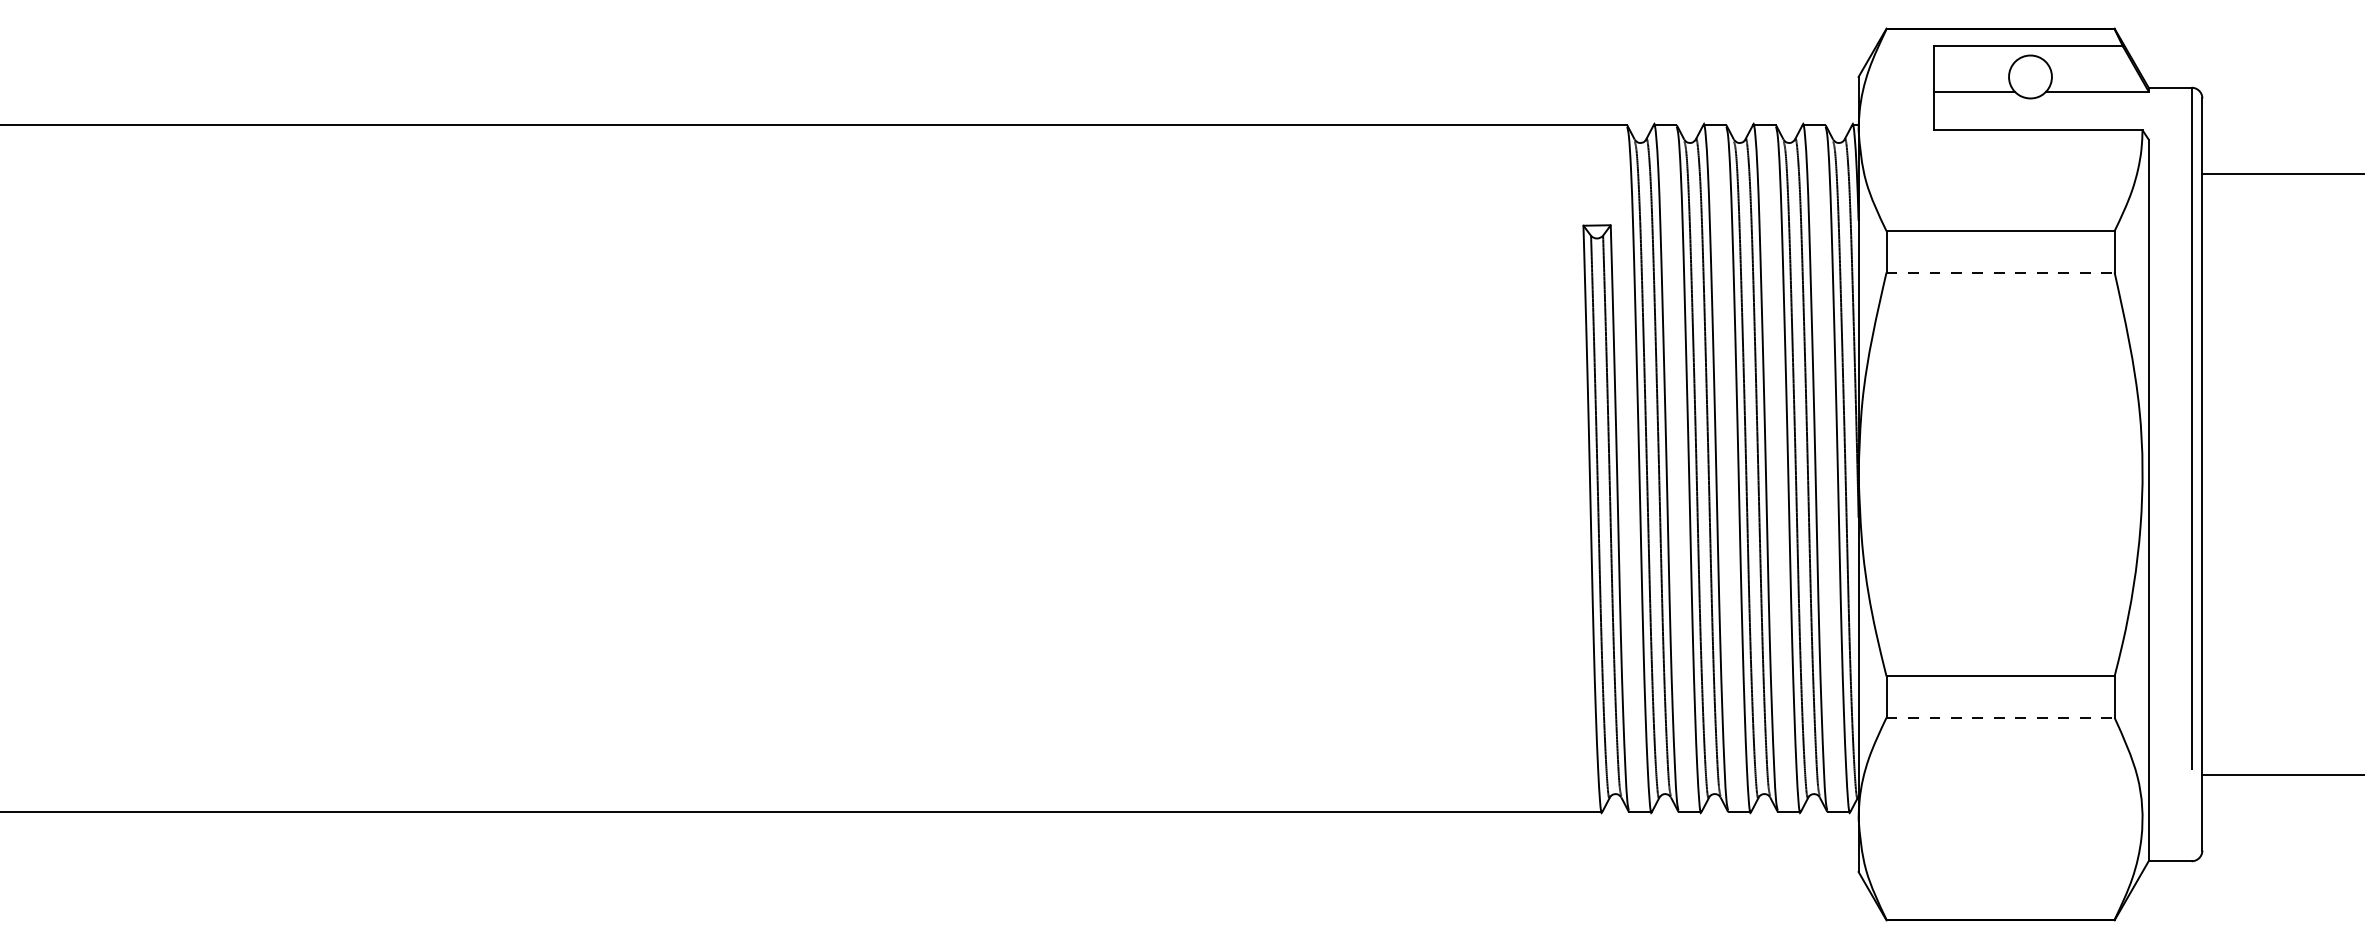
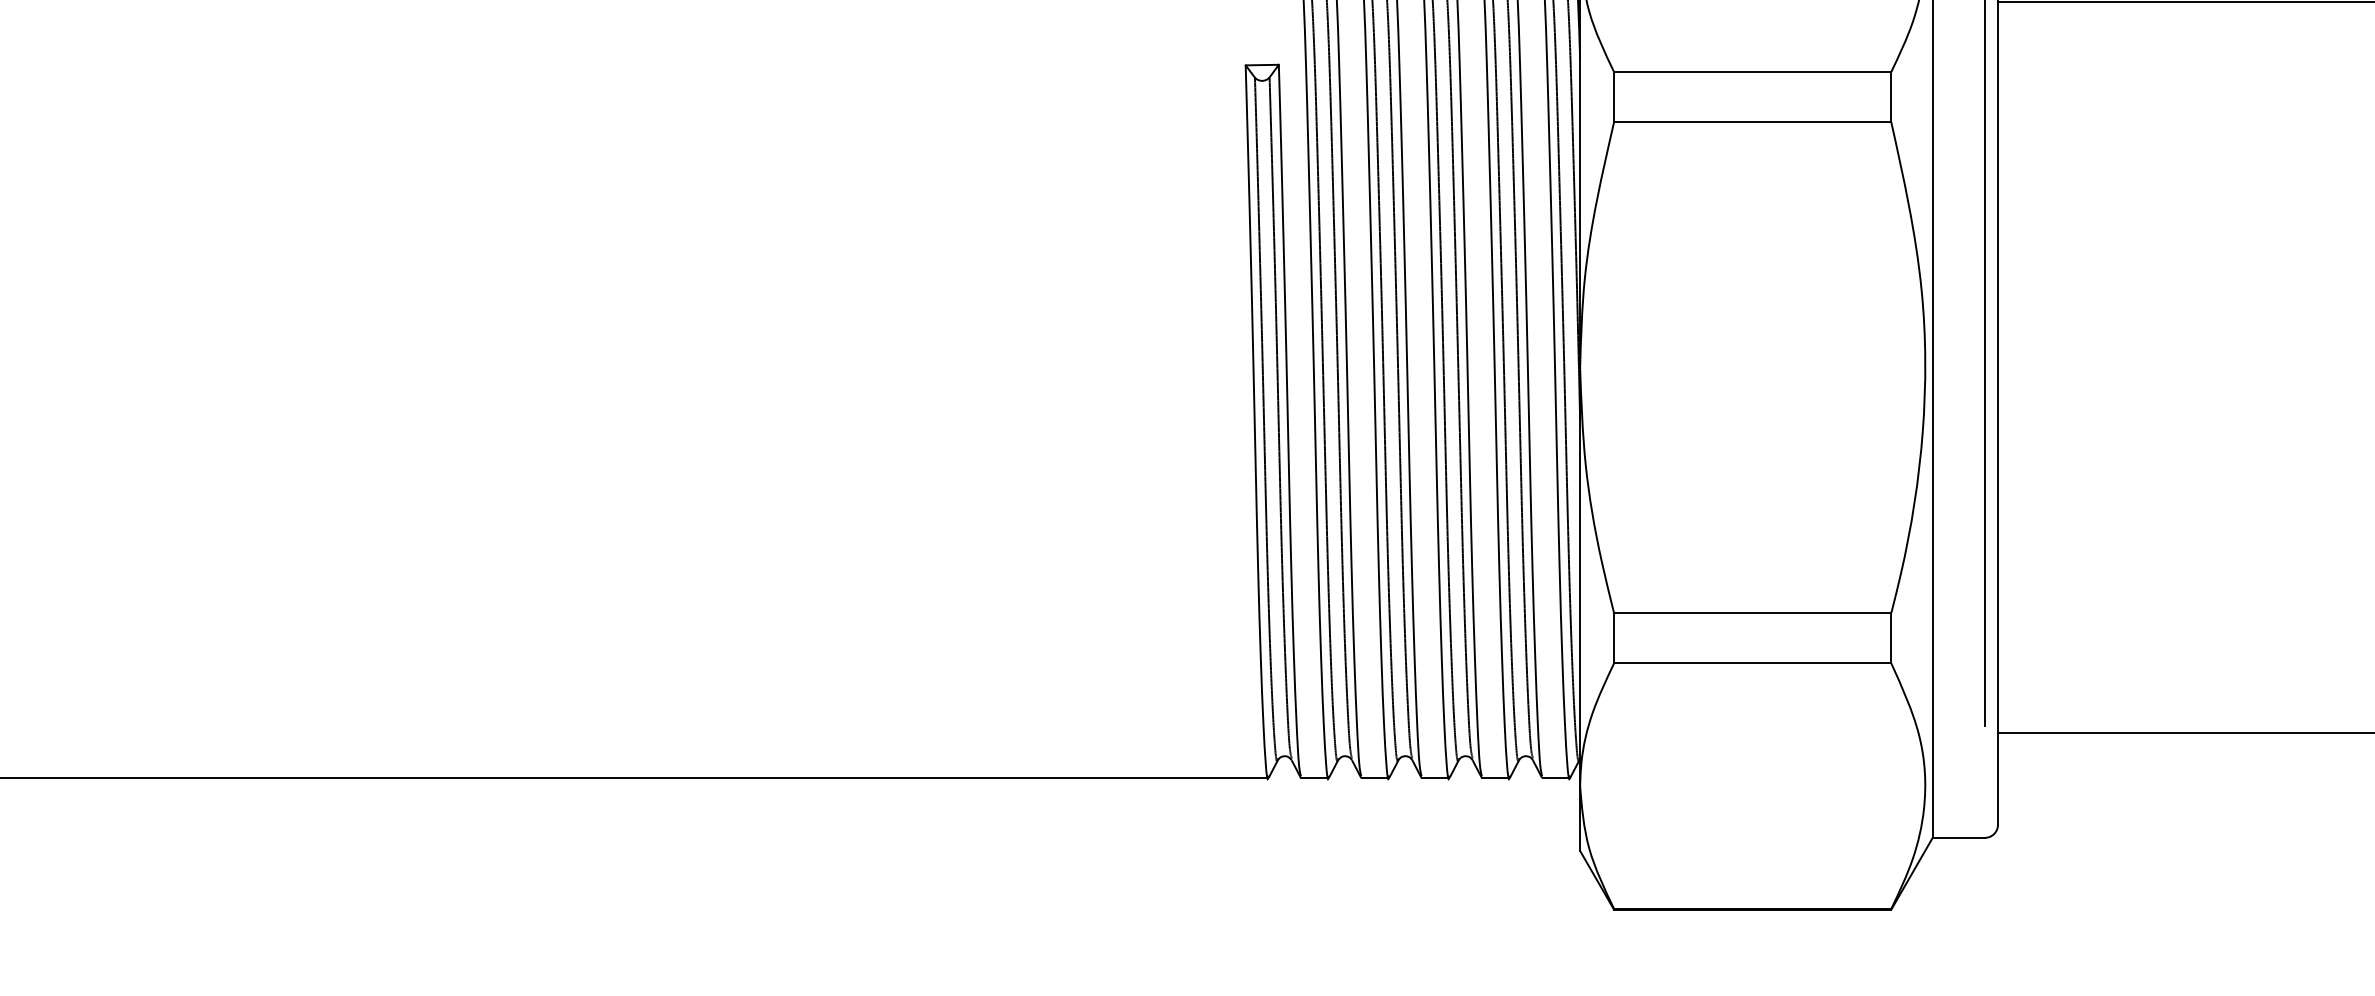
line: (2001, 272) -> (1753, 122), dashed -> solid
line: (2001, 717) -> (1753, 663), dashed -> solid

